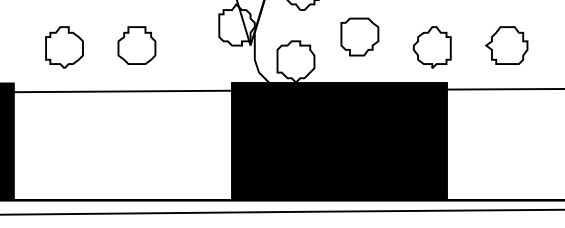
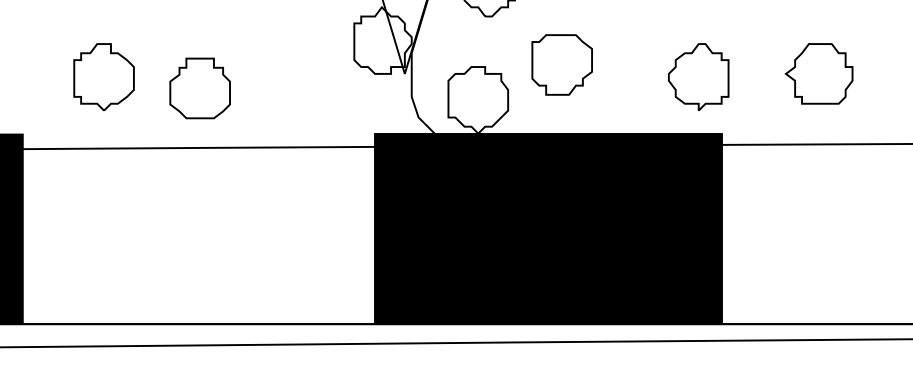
part: (359, 36) -> (561, 64), moved
part: (136, 45) -> (199, 88), moved

